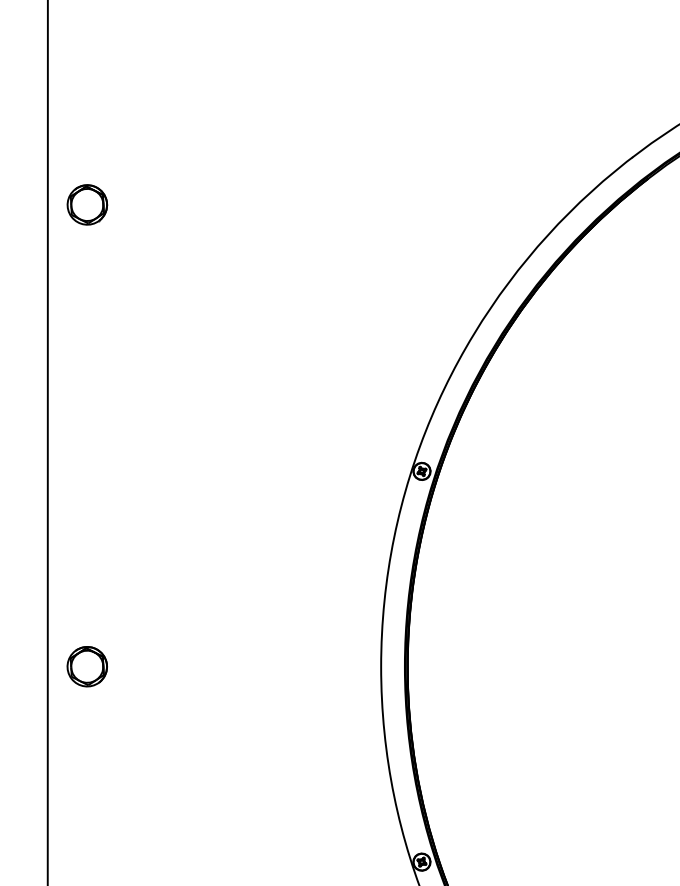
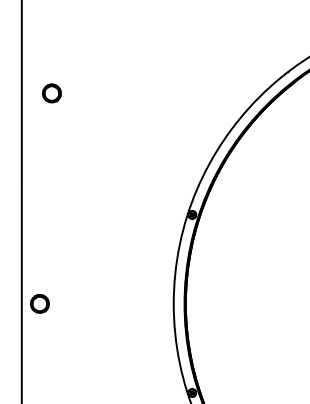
part: (86, 204) -> (51, 93), moved

